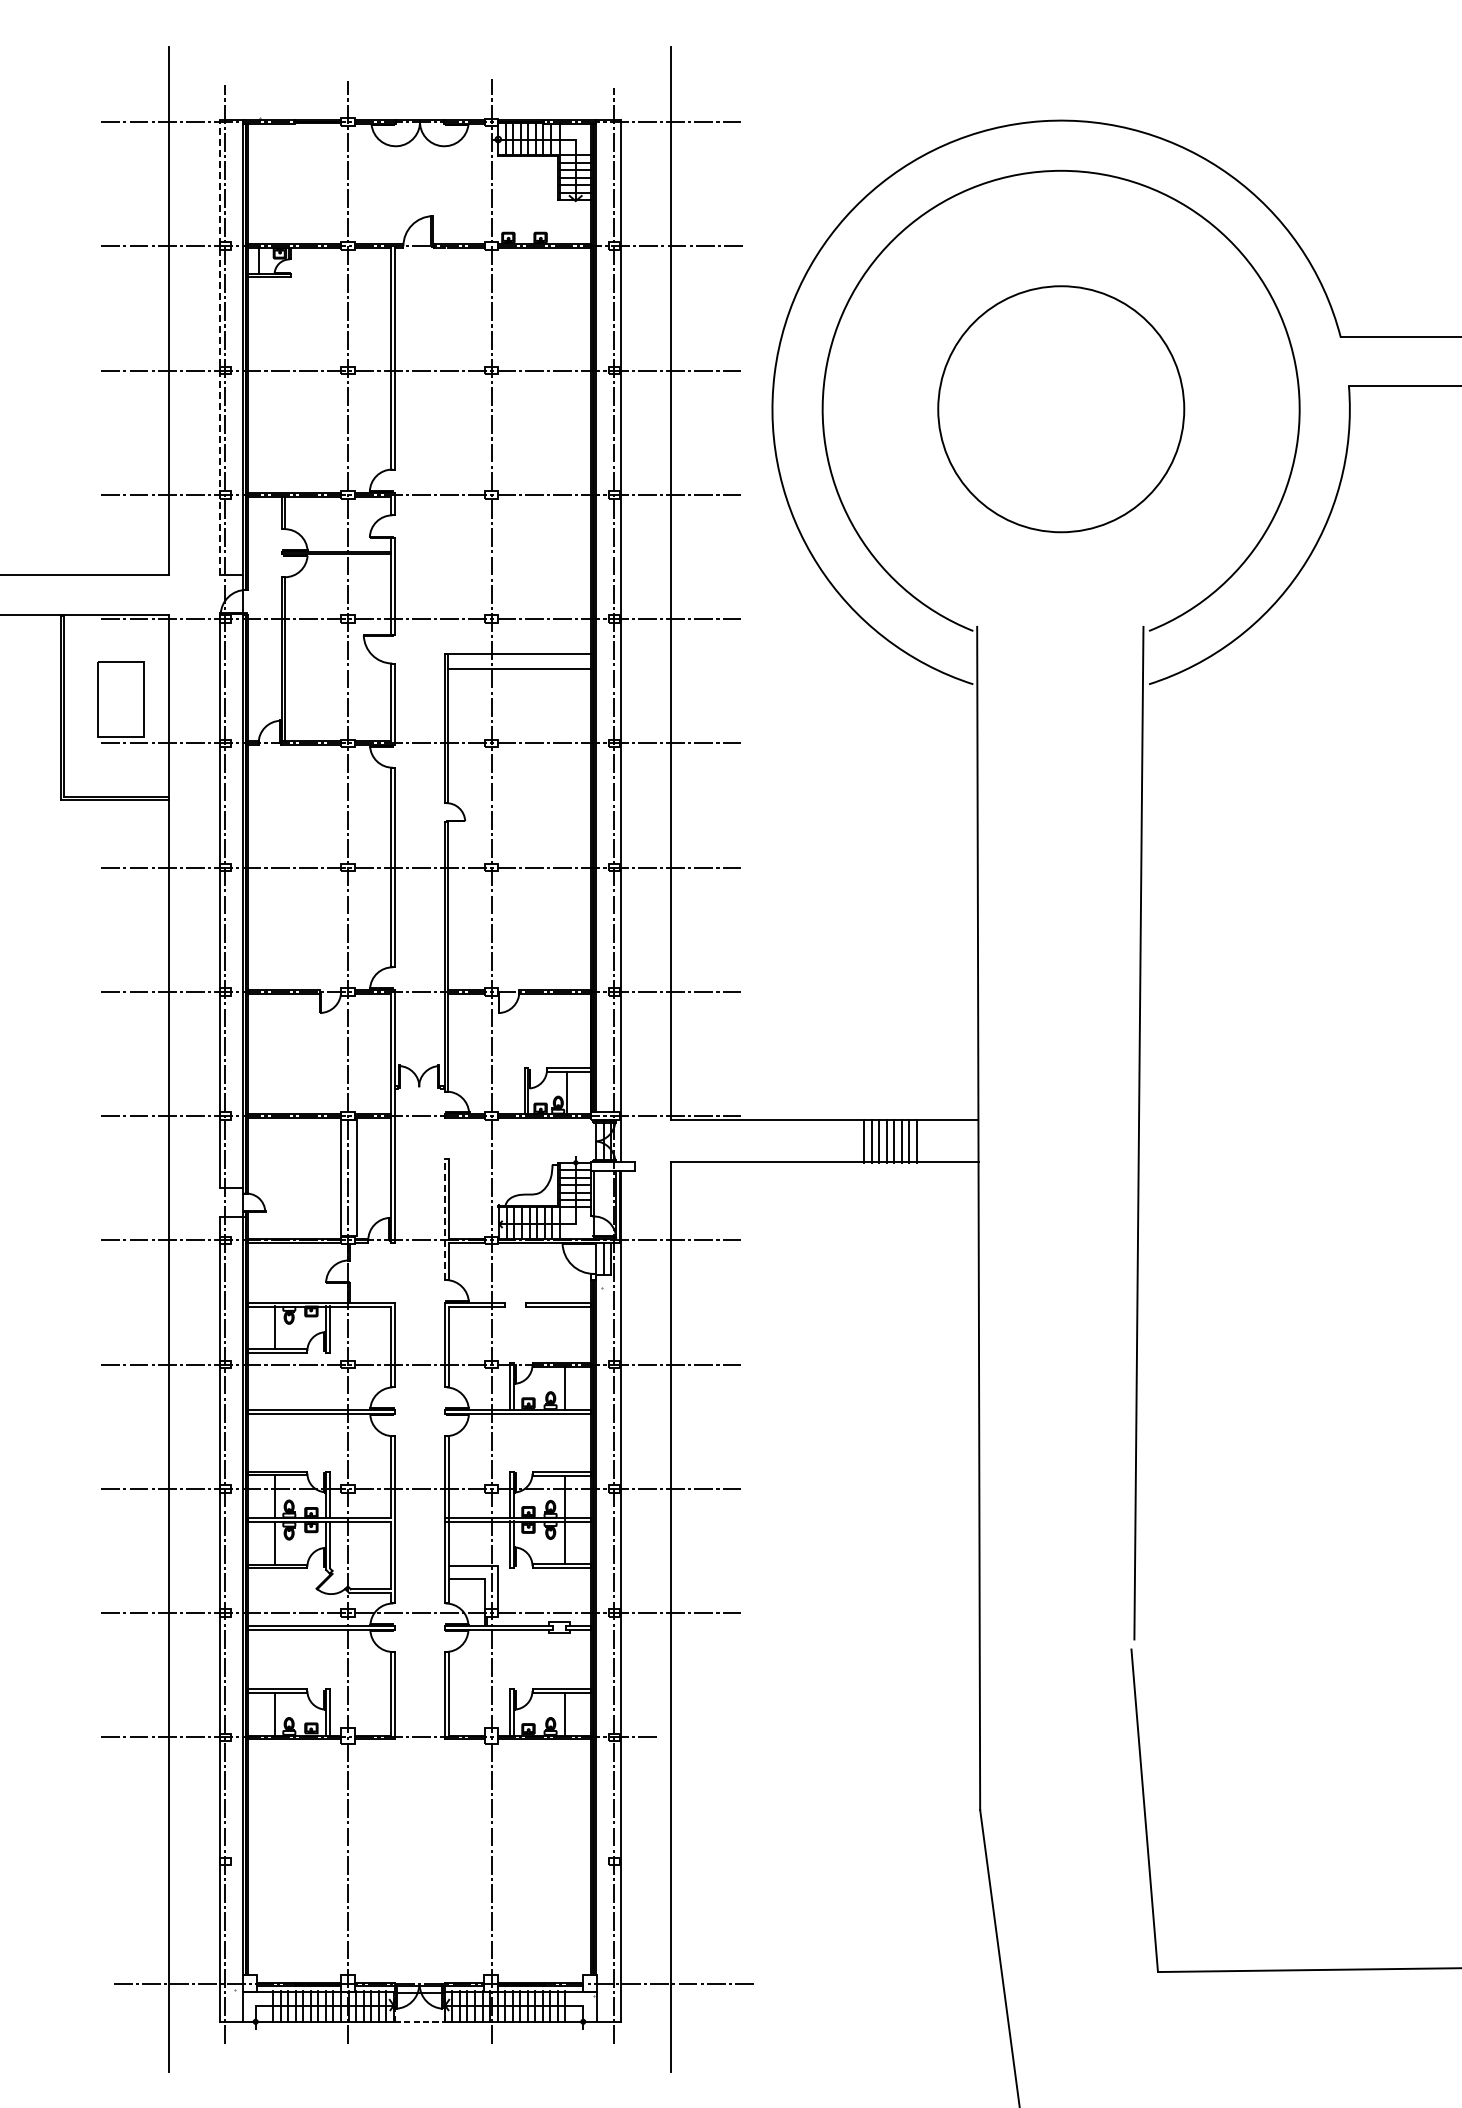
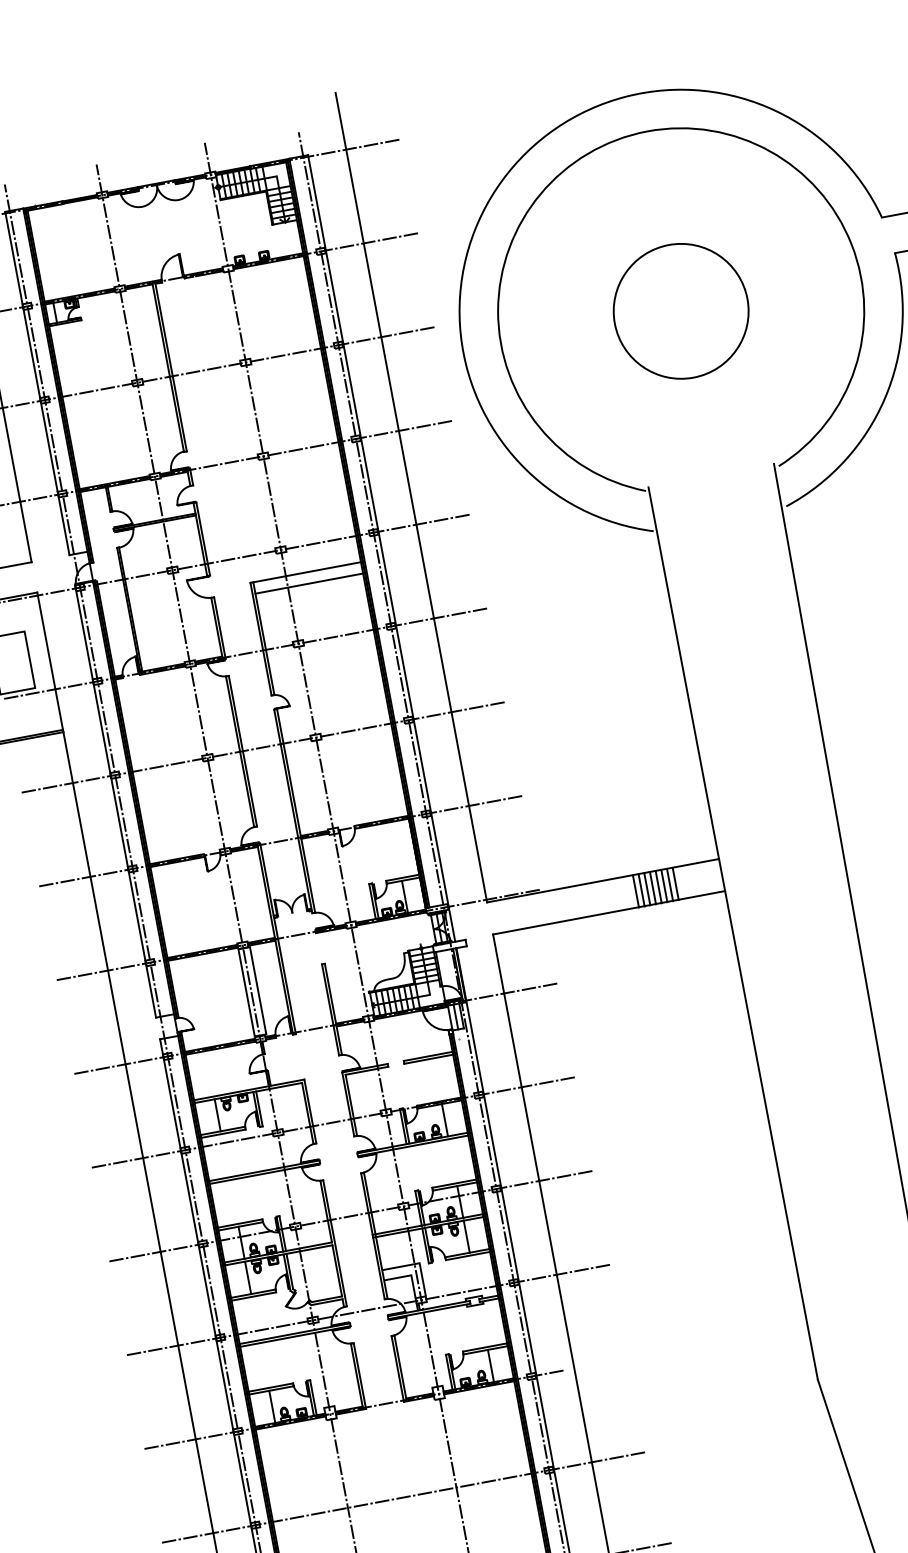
line: (219, 346) -> (37, 382), dashed -> solid
circle: (1060, 409) -> (680, 311), size x0.71
line: (444, 1219) -> (330, 1009), dashed -> solid
line: (422, 1861) -> (404, 1497), added

